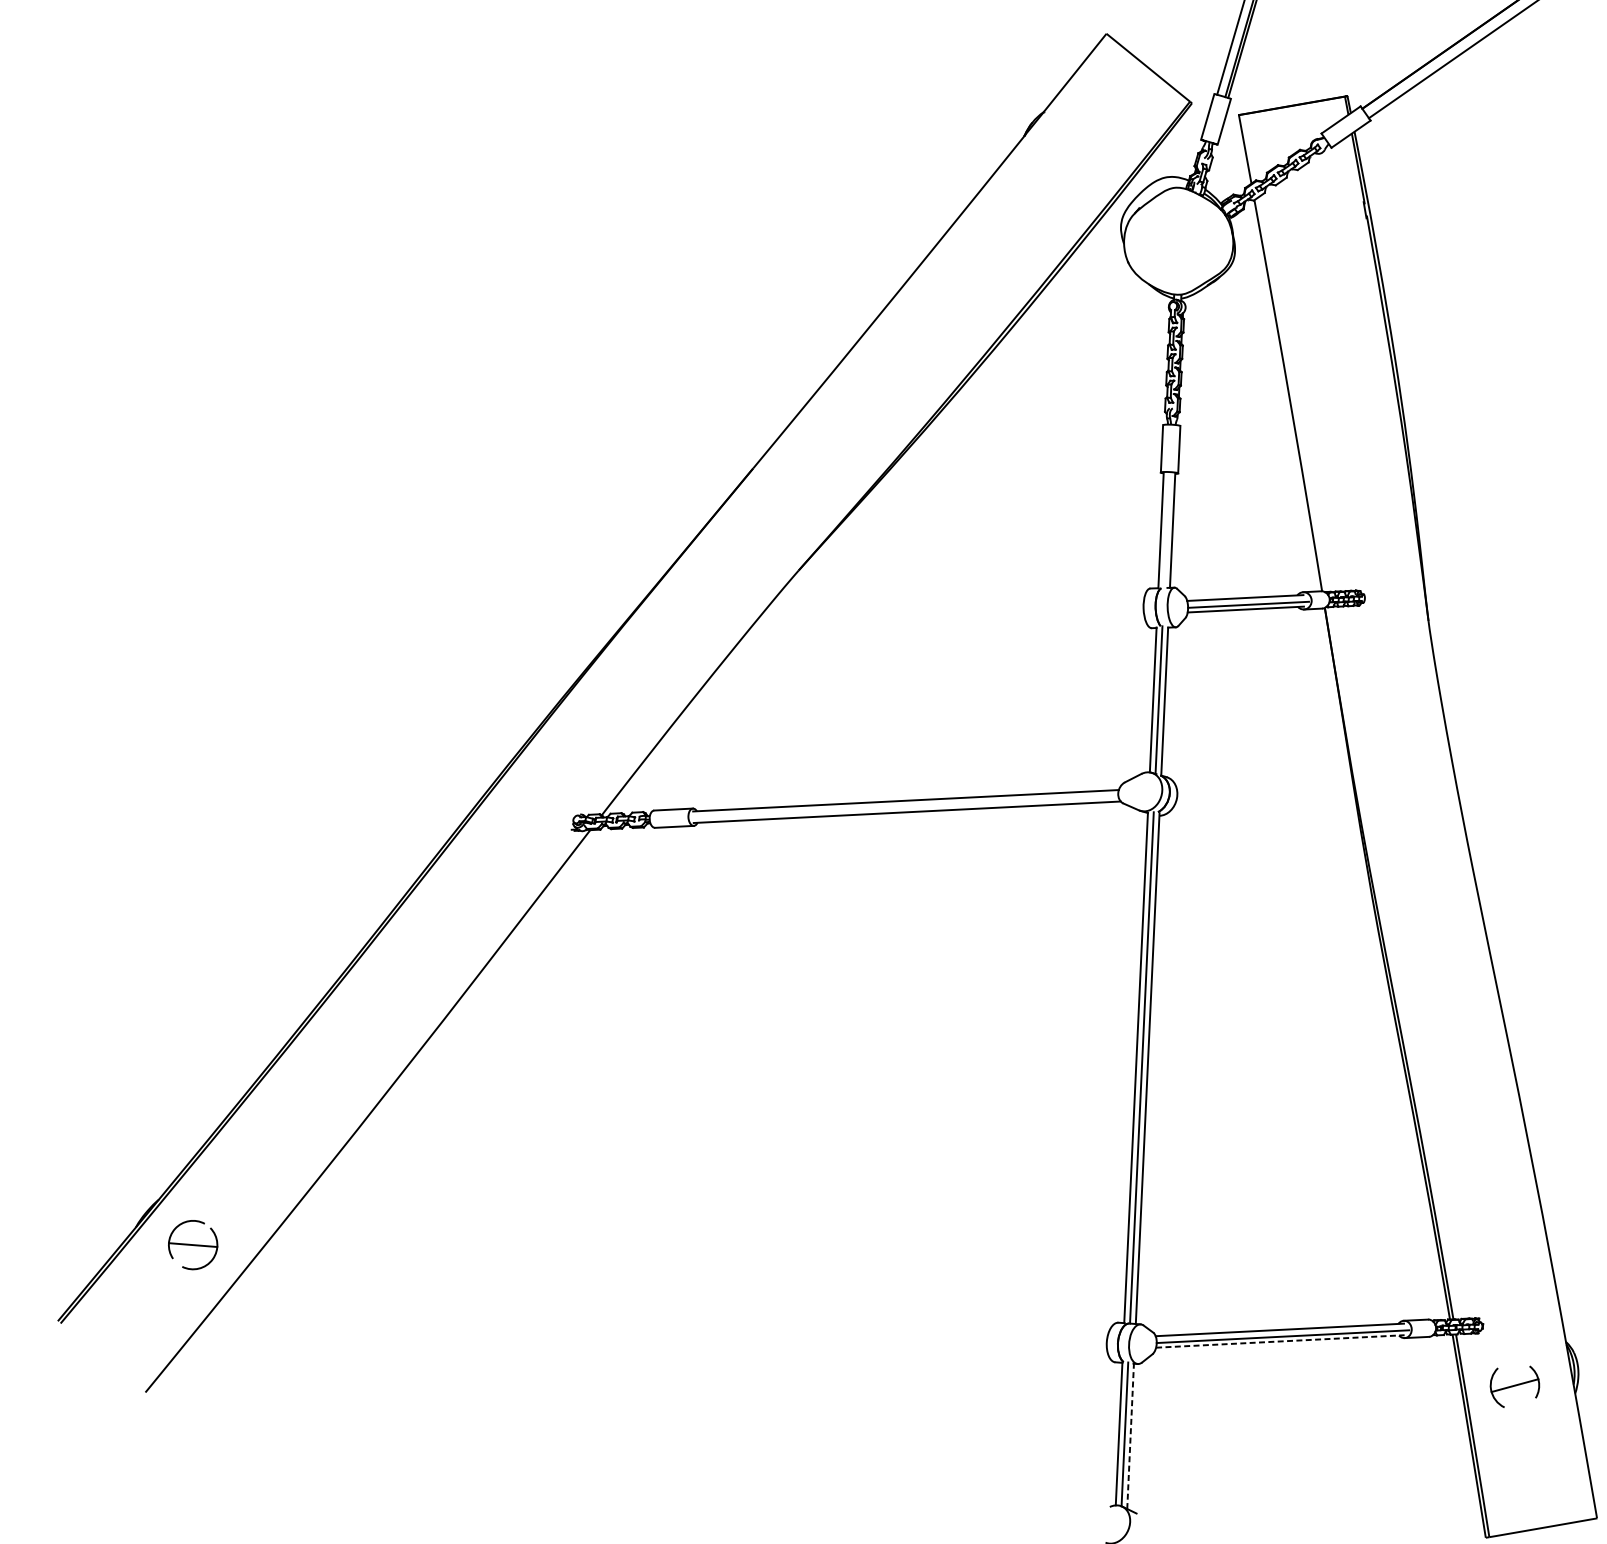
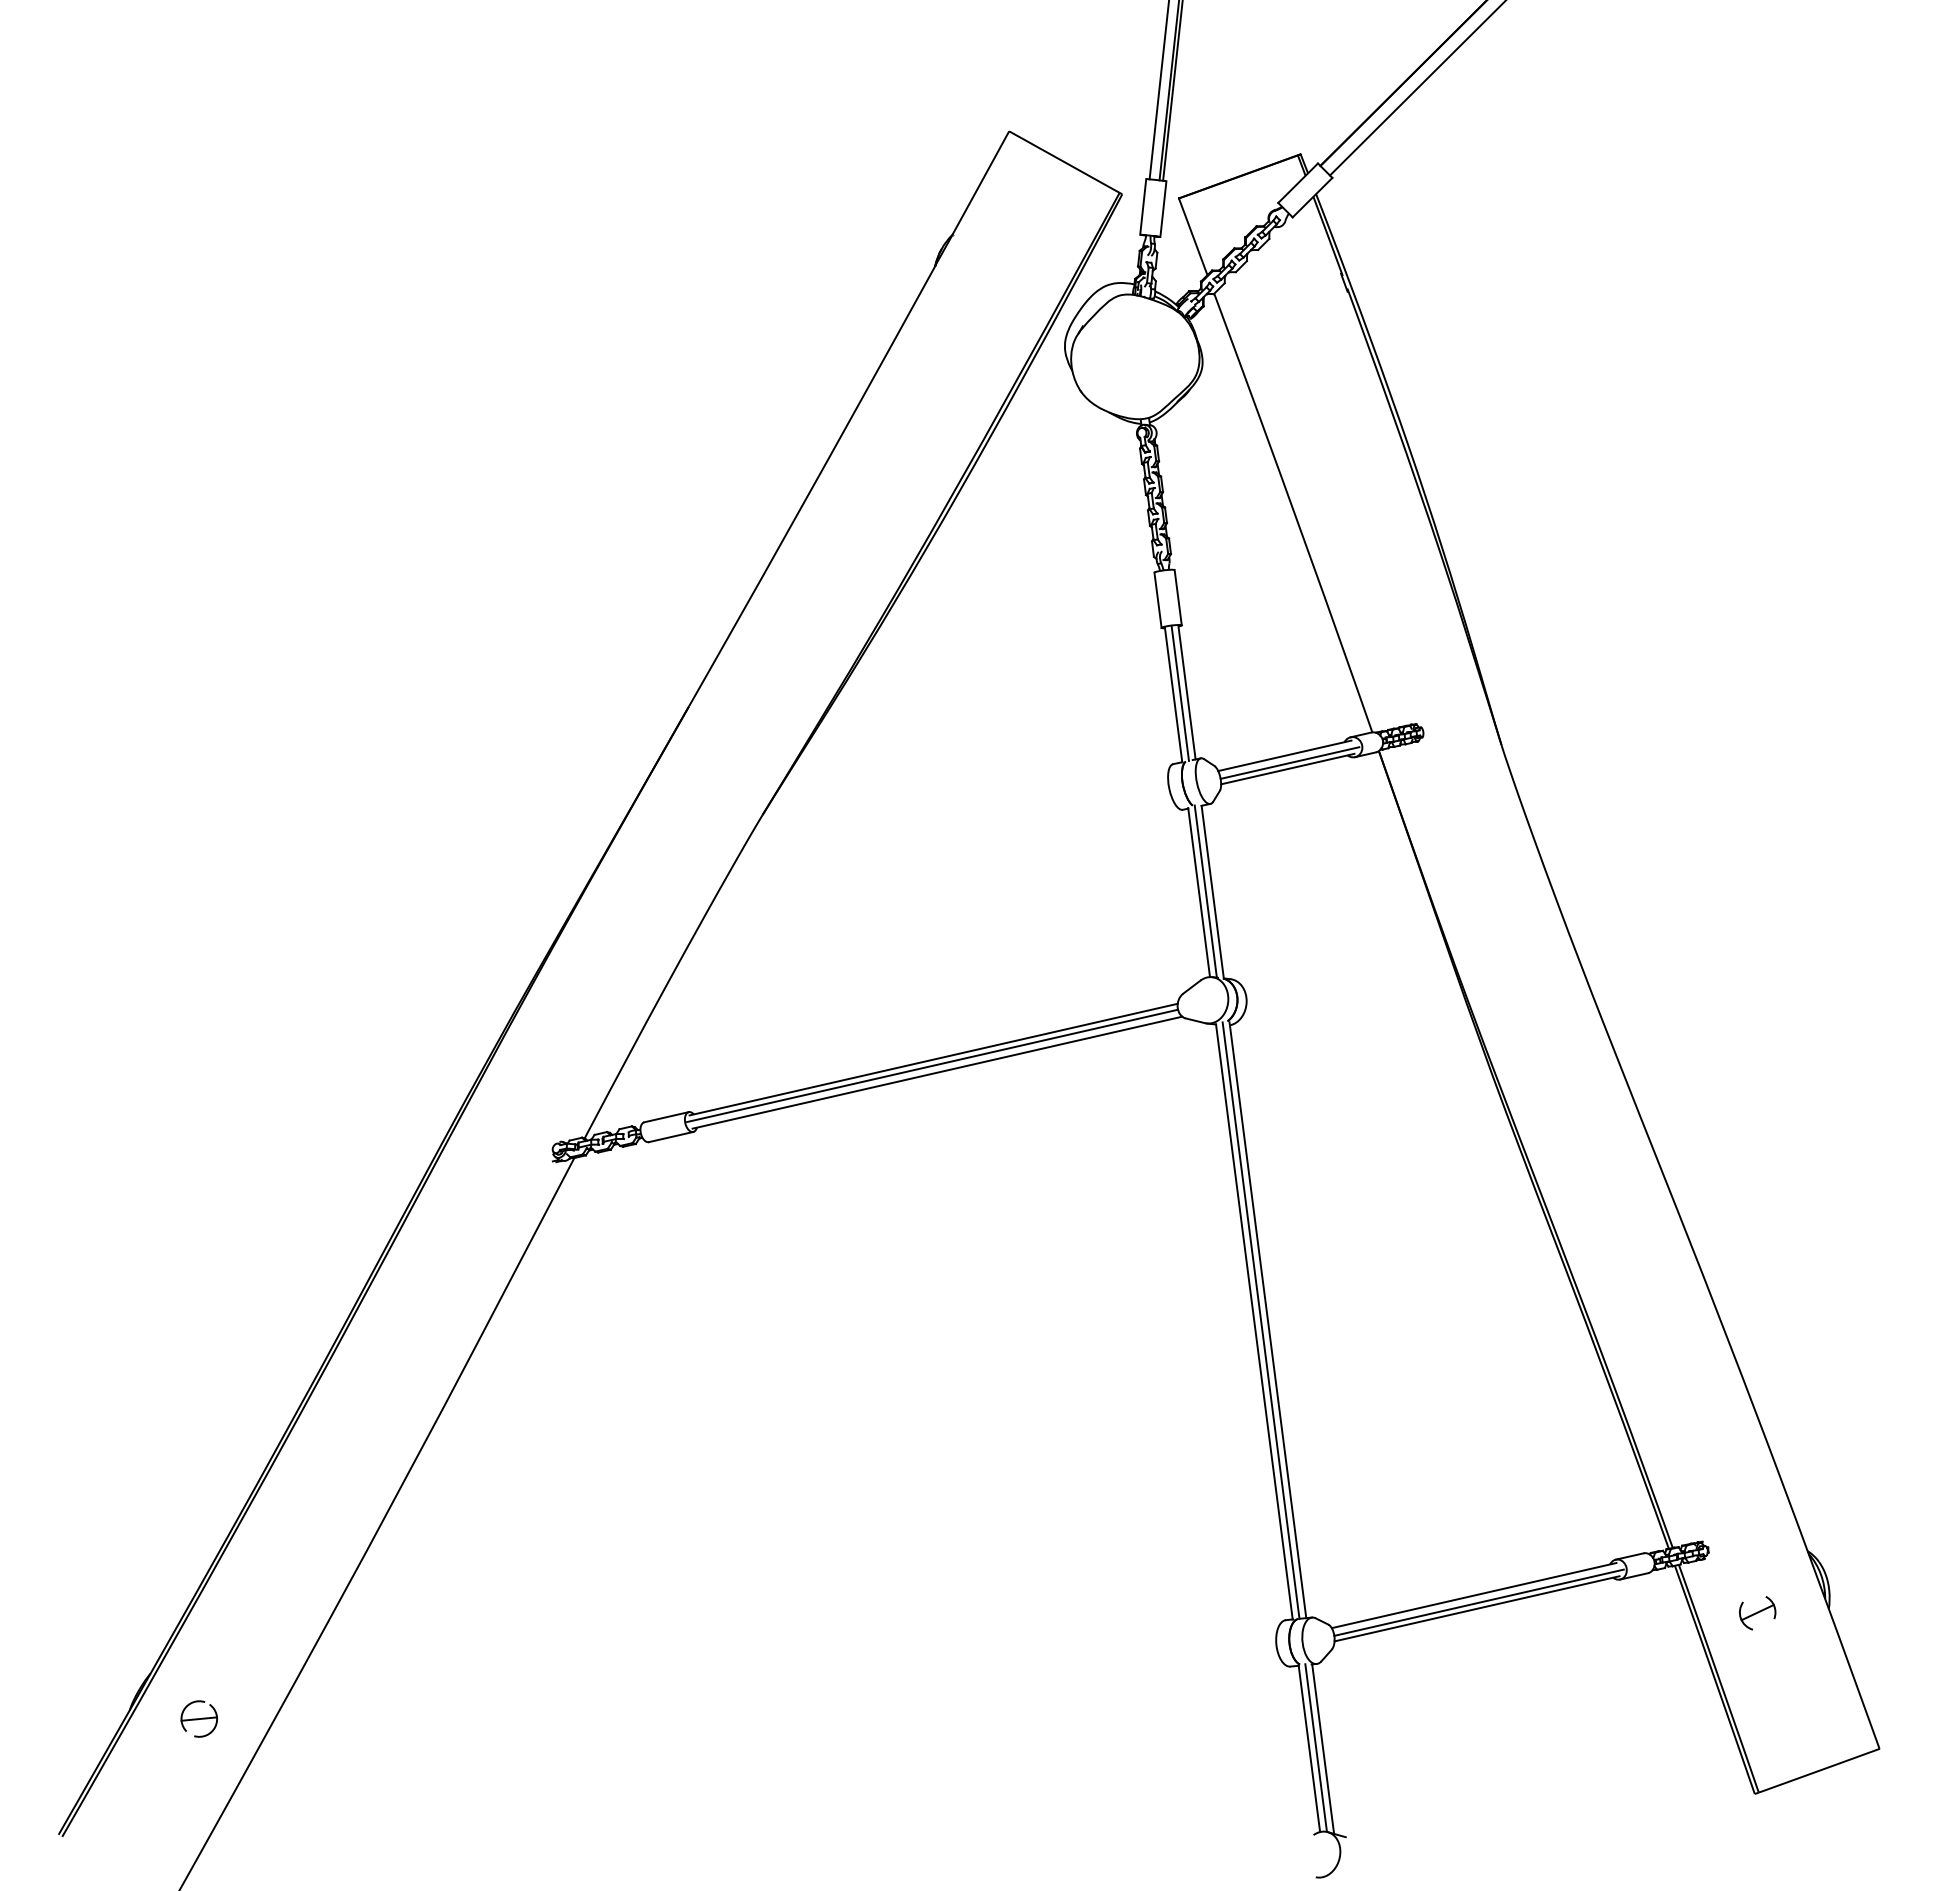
line: (1166, 529) -> (1179, 692), added
line: (904, 805) -> (932, 1065), added
part: (192, 1244) -> (198, 1718), size x0.62
line: (1280, 1341) -> (1477, 1608), dashed -> solid
part: (1514, 1386) -> (1757, 1613), size x0.62
line: (1130, 1435) -> (1323, 1748), dashed -> solid

